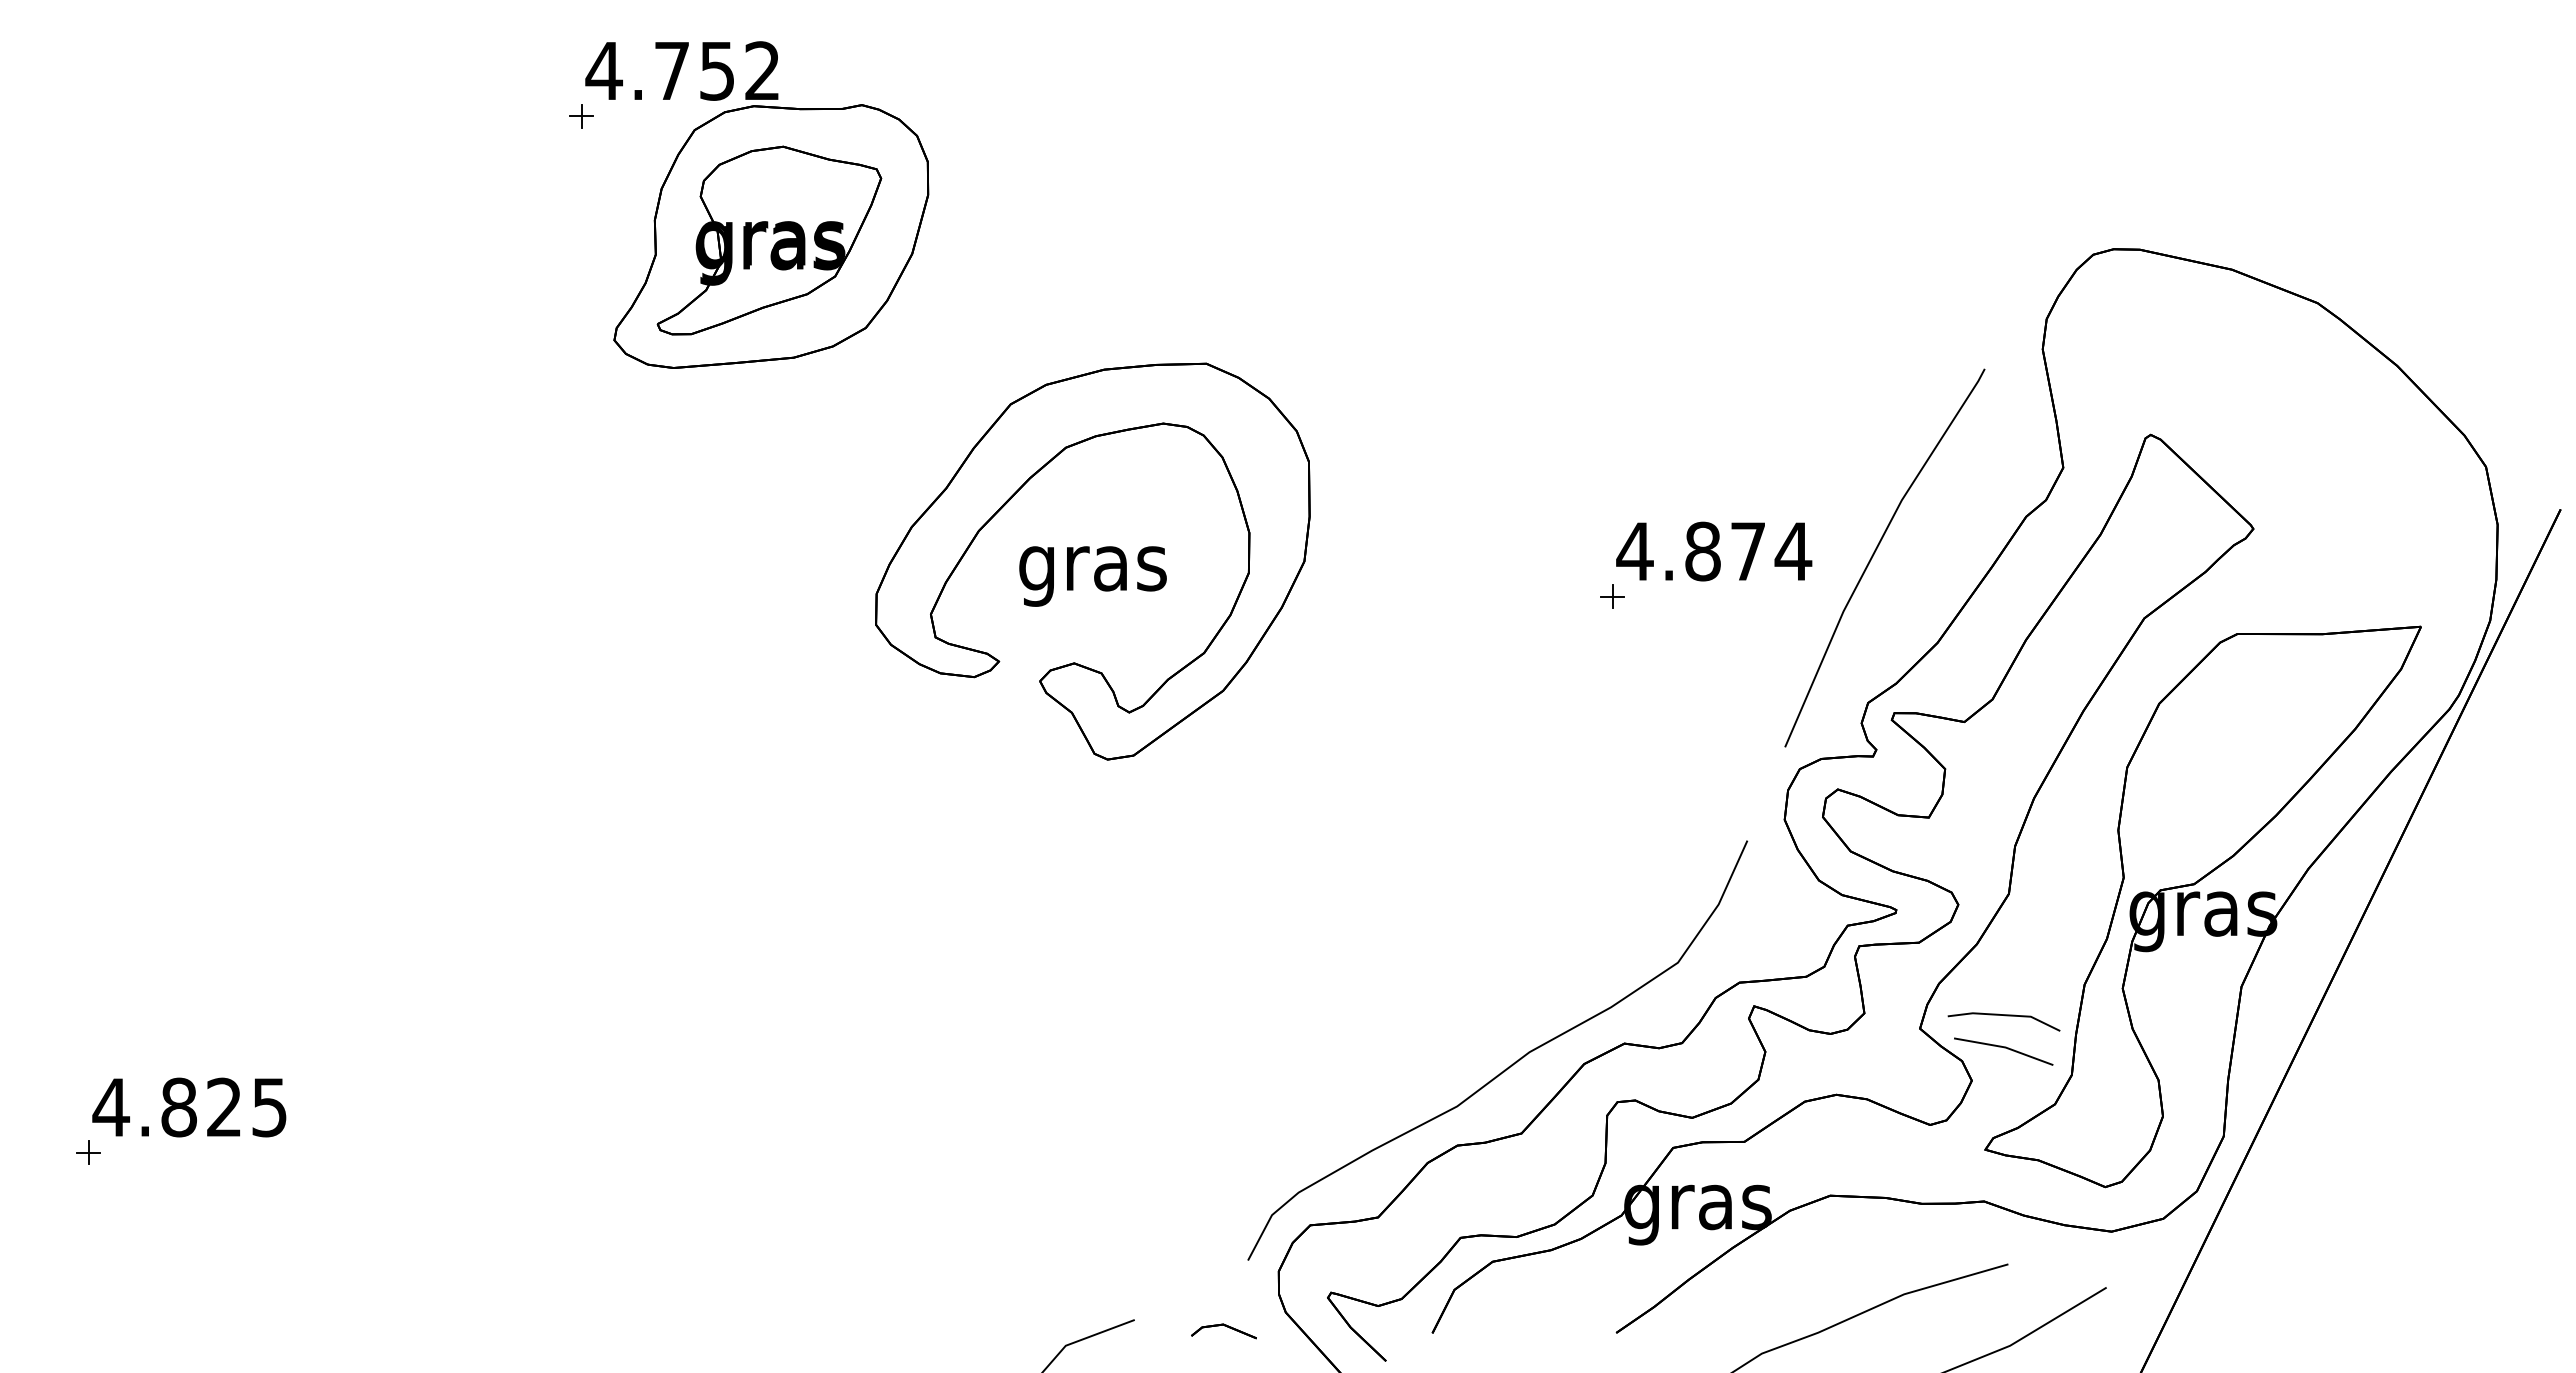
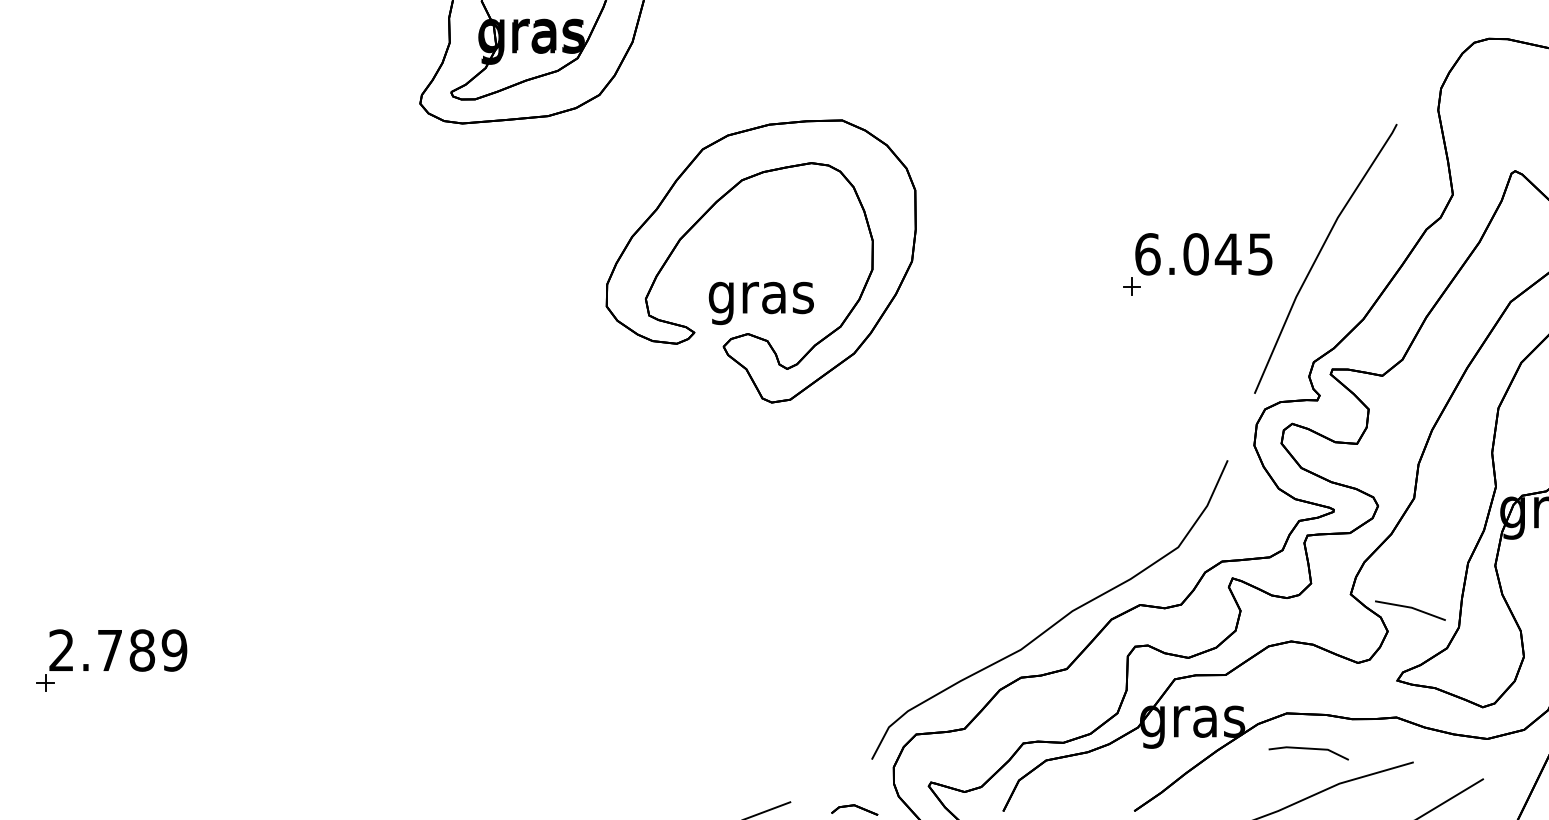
text: (1714, 551) -> (1204, 254), 4.874 -> 6.045
text: (1092, 576) -> (761, 303), moved
line: (2005, 1016) -> (1309, 749), moved
text: (189, 1107) -> (117, 650), 4.825 -> 2.789

